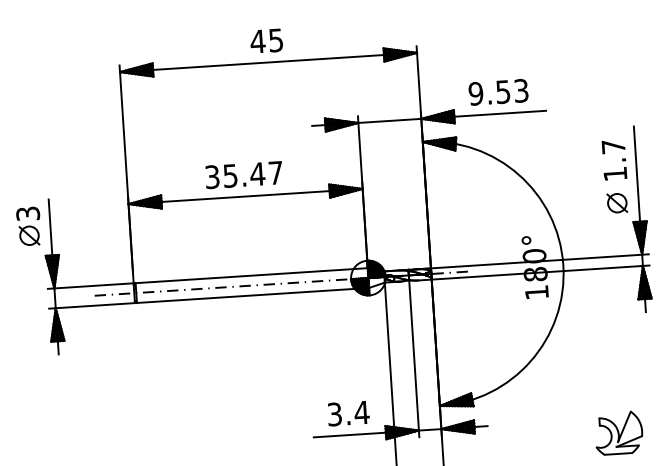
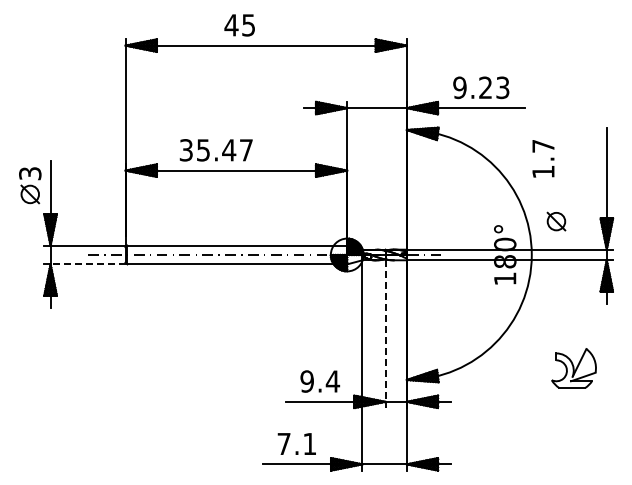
text: (266, 41) -> (239, 25), moved
text: (503, 91) -> (485, 87), 9.53 -> 9.23
text: (614, 159) -> (543, 158), moved
text: (243, 175) -> (215, 150), moved
part: (617, 203) -> (556, 221), moved
line: (94, 305) -> (87, 264), solid -> dashed
line: (414, 359) -> (385, 334), solid -> dashed
text: (334, 414) -> (306, 381), 3.4 -> 9.4
part: (618, 433) -> (573, 368), moved

